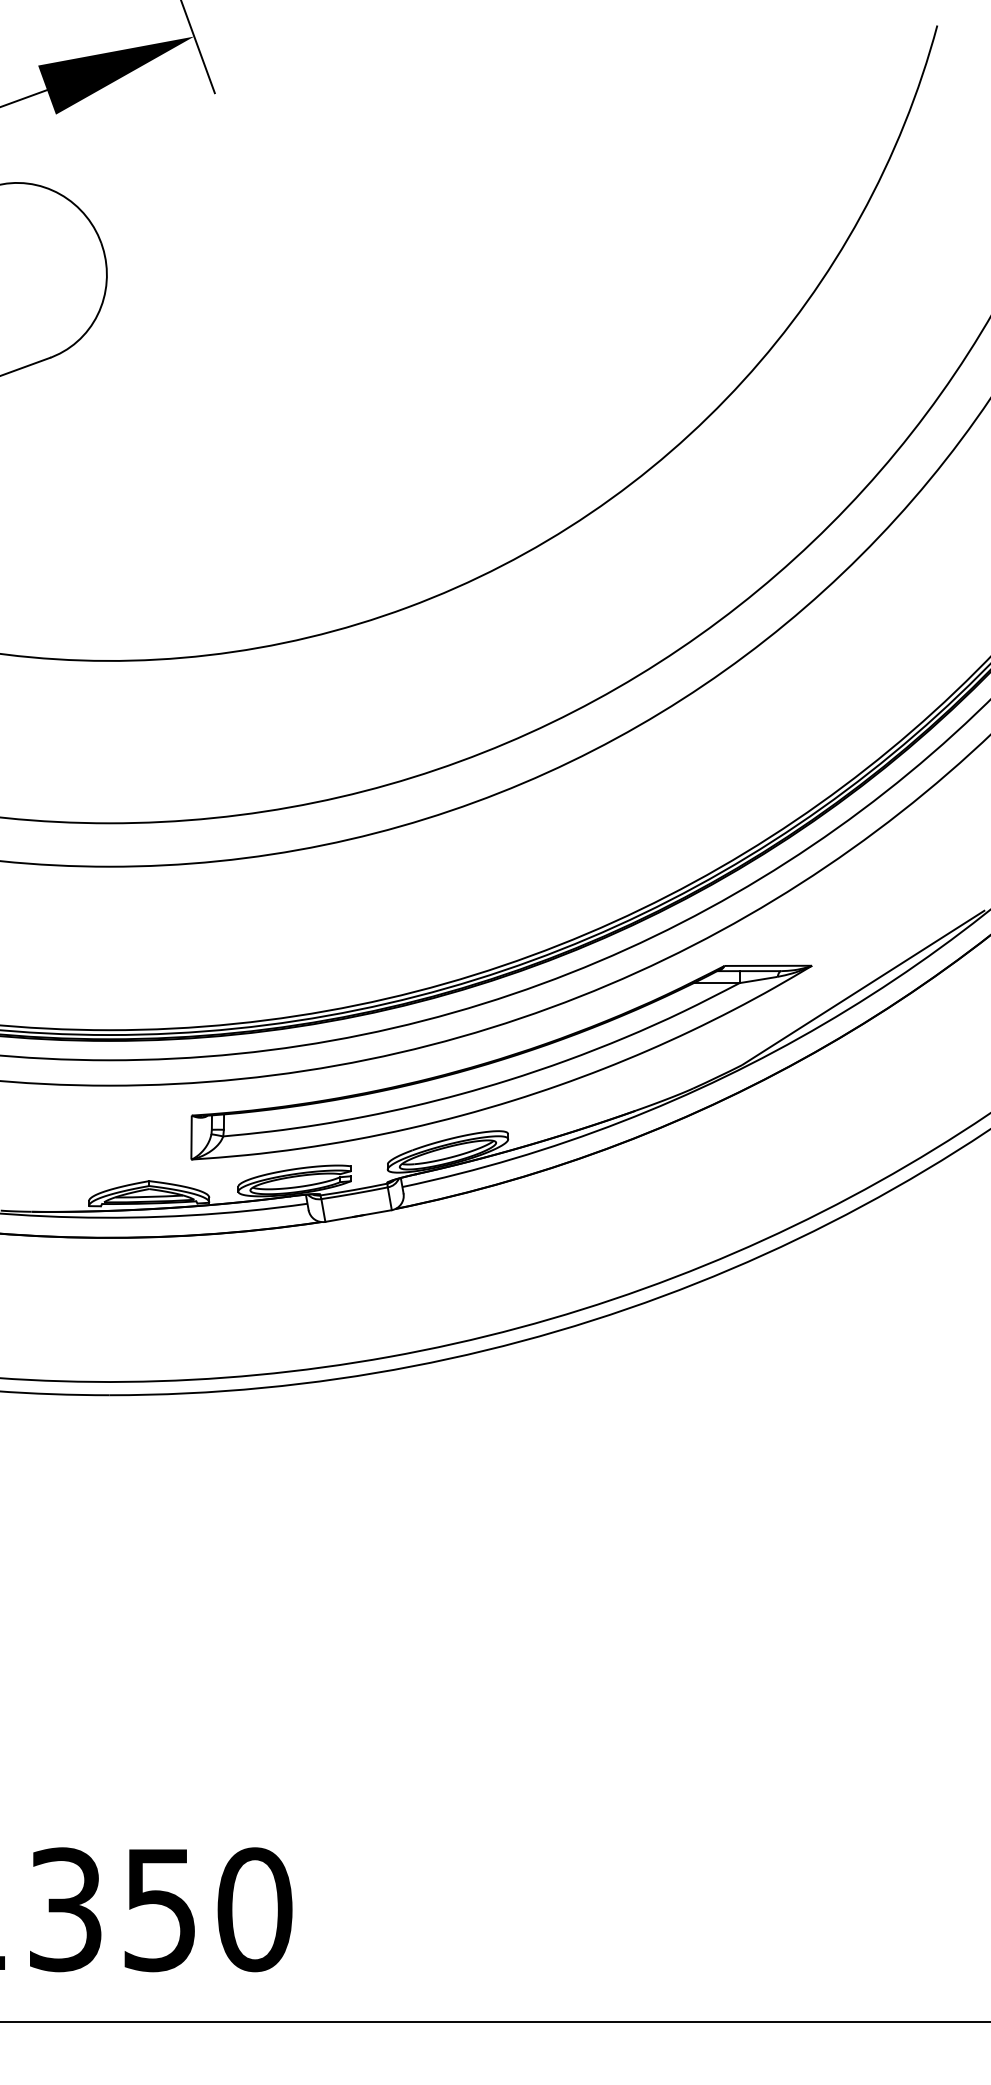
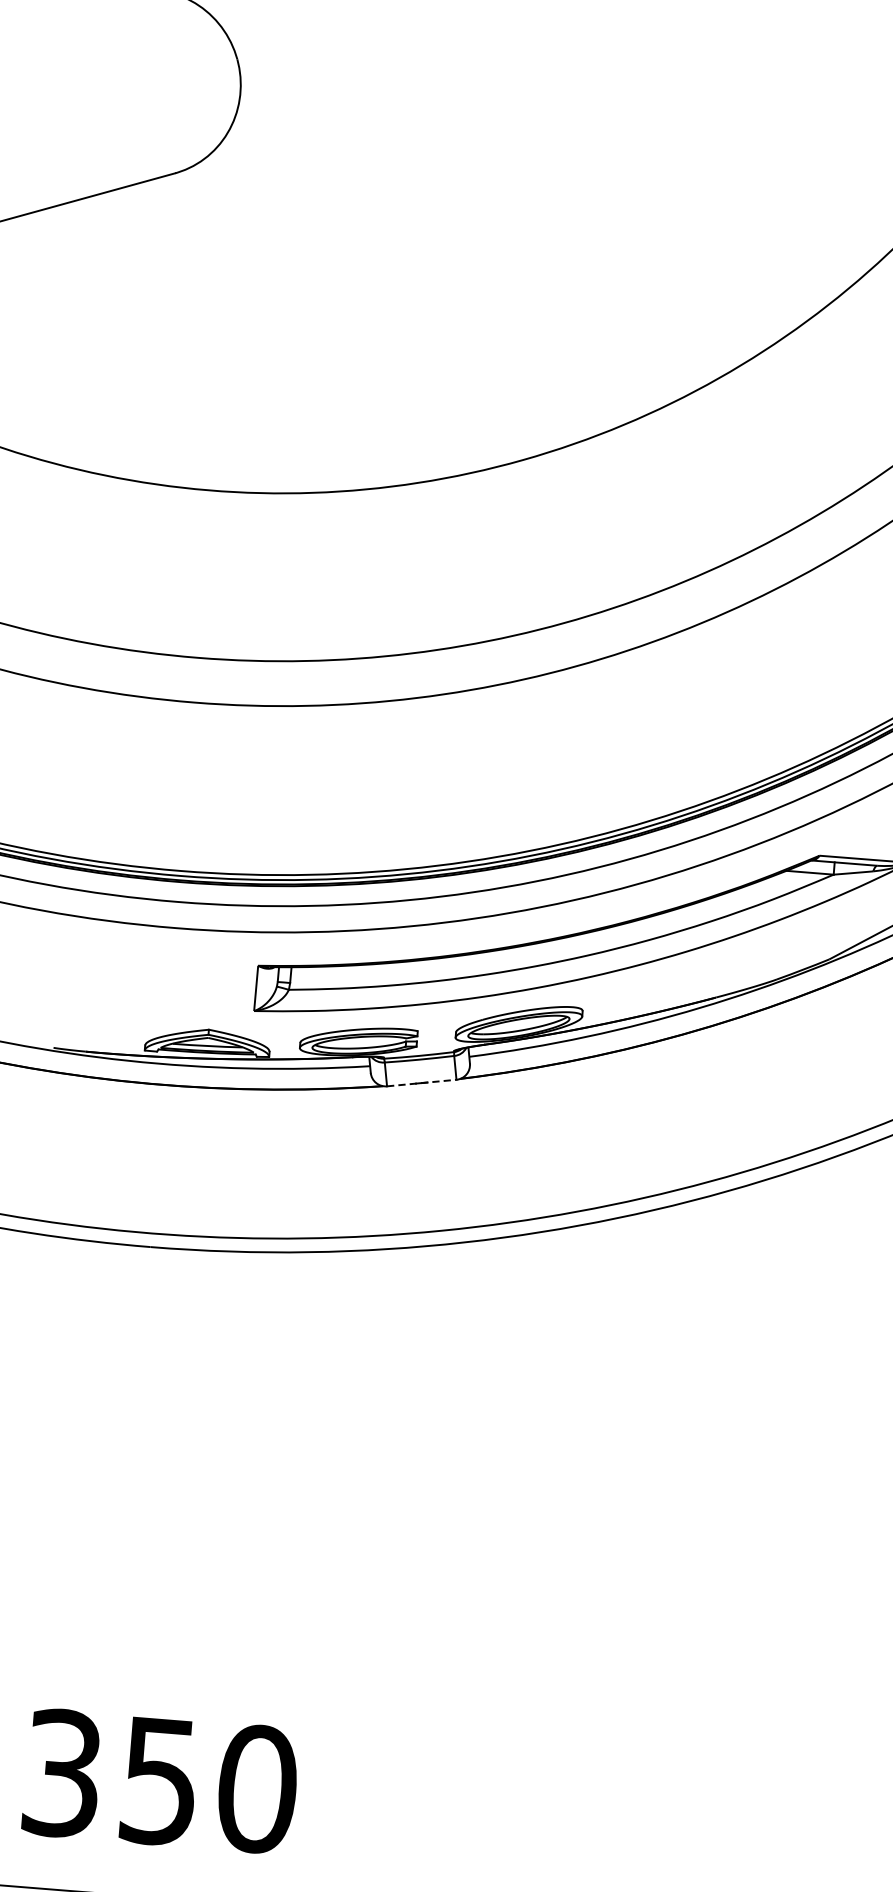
line: (358, 1216) -> (421, 1083), solid -> dashed

